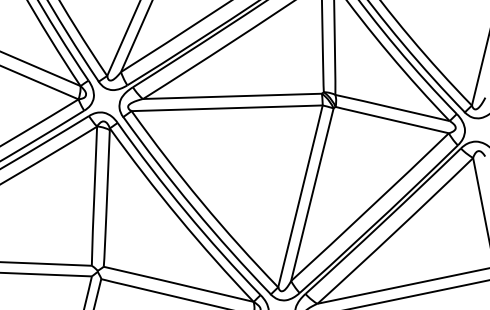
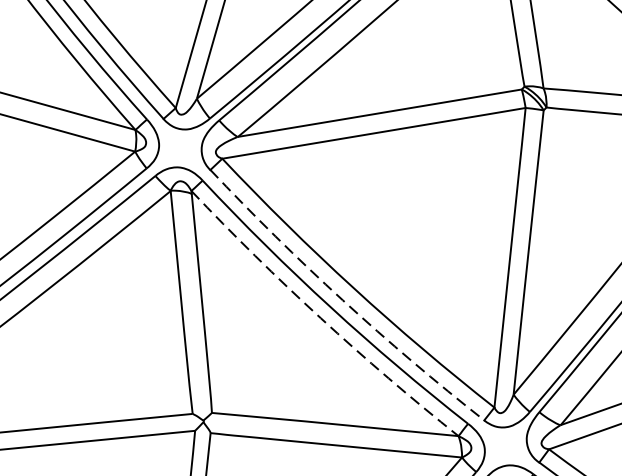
arc: (193, 208) -> (342, 300), solid -> dashed
arc: (178, 217) -> (320, 318), solid -> dashed

